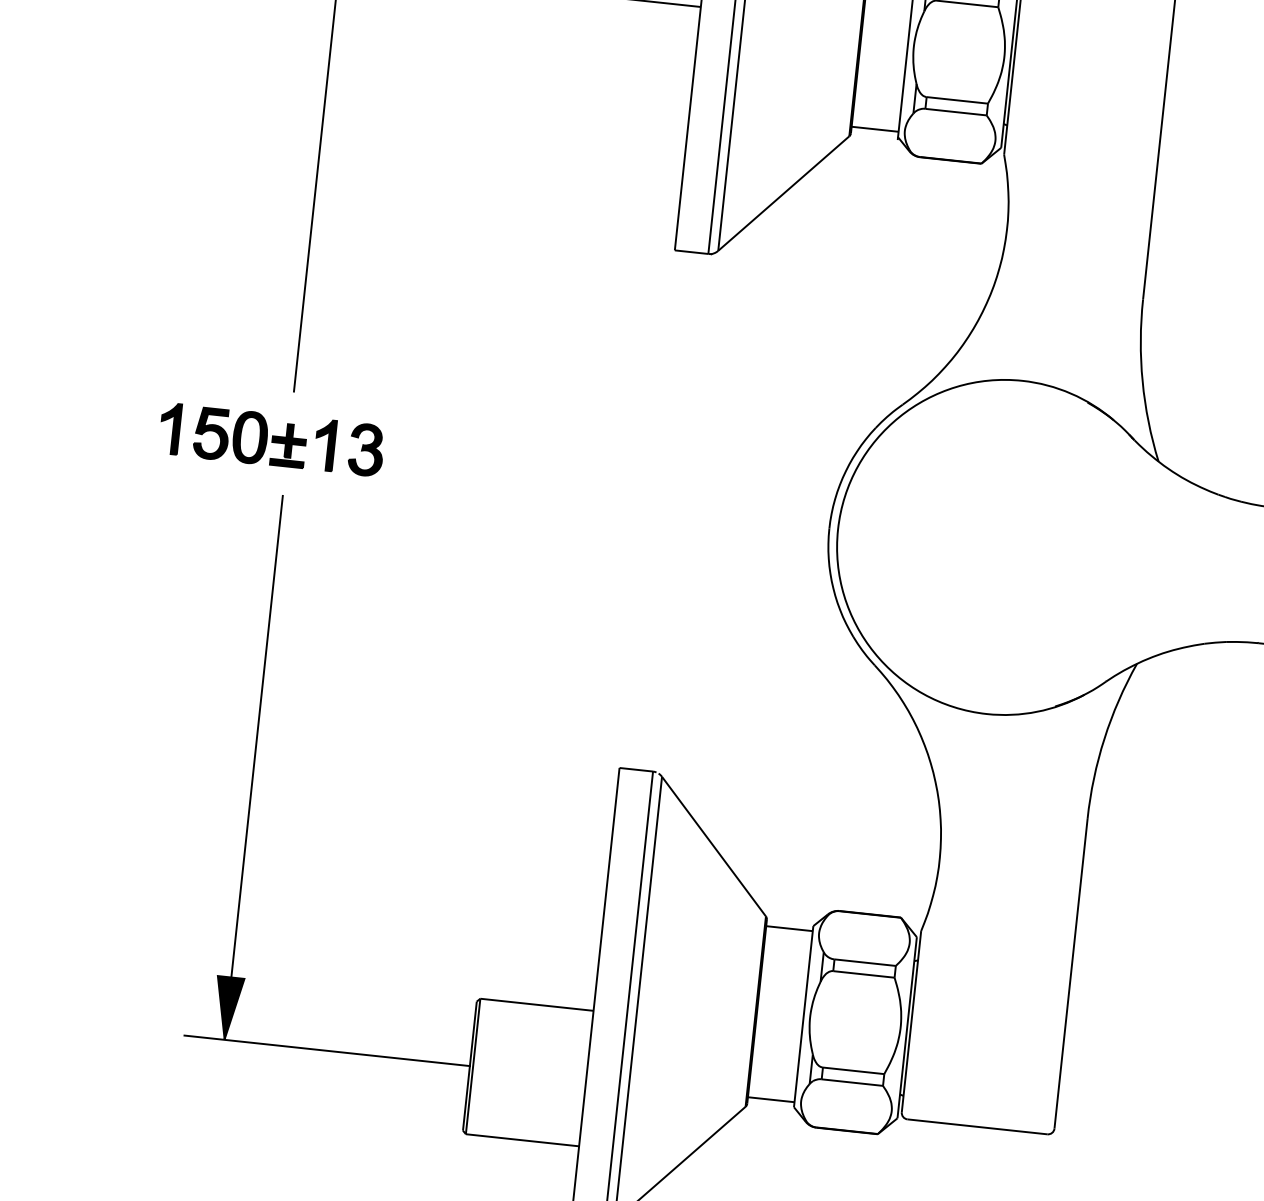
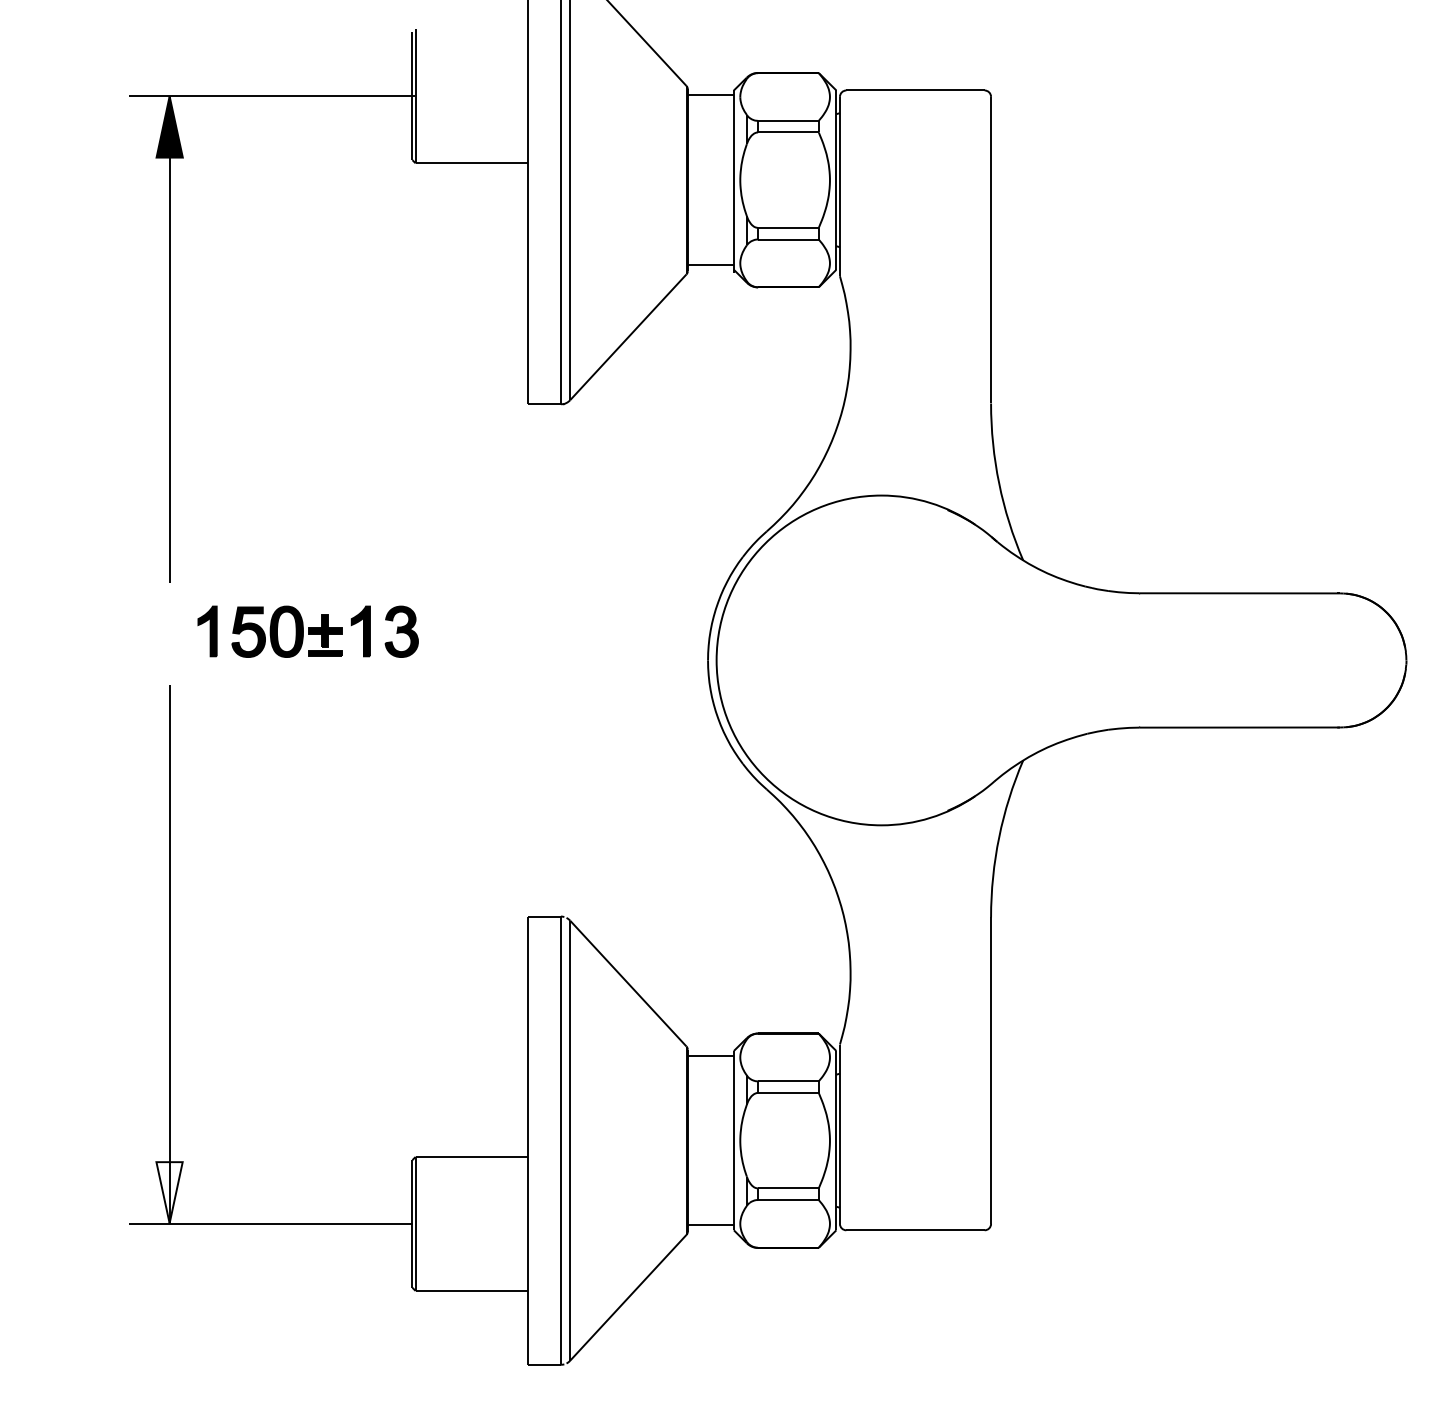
part: (271, 439) -> (307, 631), moved
fill: (227, 1008) -> (169, 1192), removed

